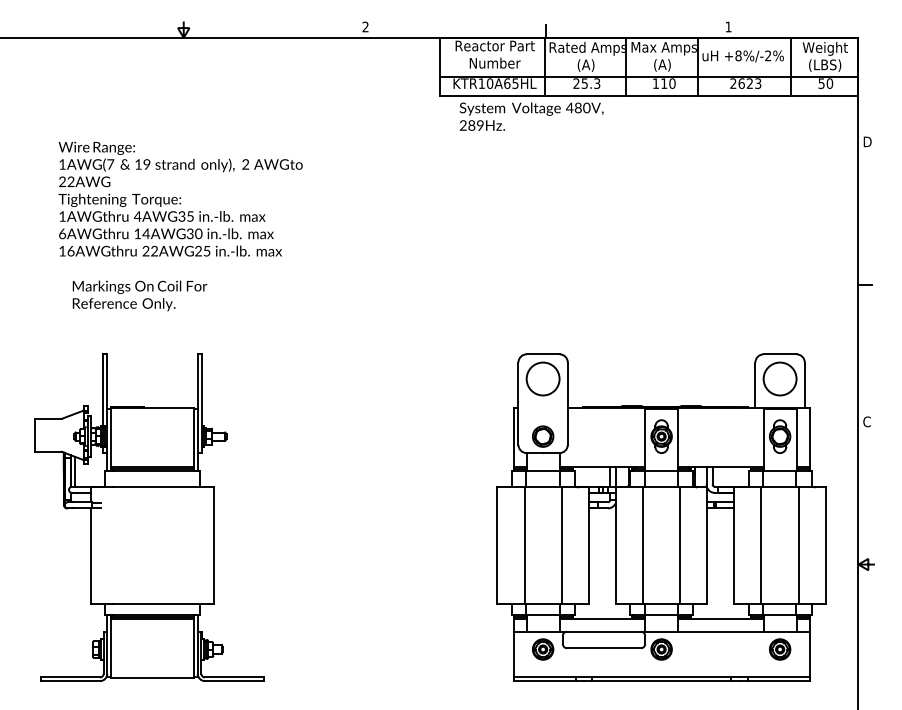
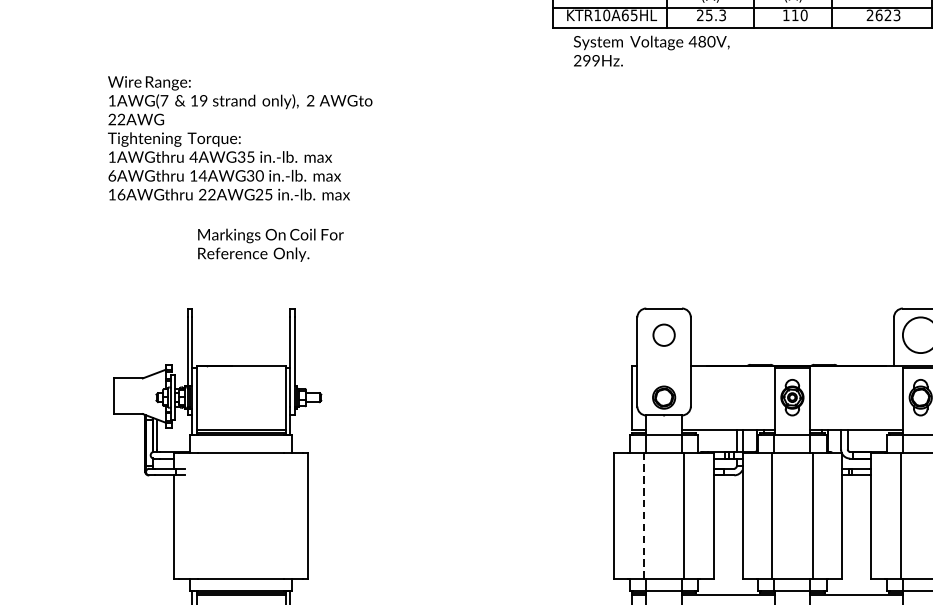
text: (471, 126) -> (586, 61), 289Hz. -> 299Hz.
text: (180, 198) -> (240, 137), moved
text: (139, 295) -> (270, 244), moved
circle: (542, 378) -> (663, 334), size x0.6
line: (524, 545) -> (643, 515), solid -> dashed

